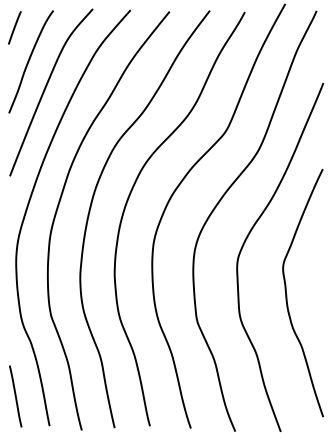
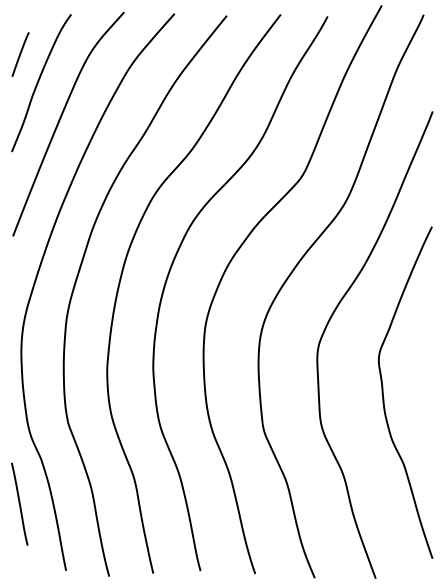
line: (14, 27) -> (20, 54), moved
line: (15, 395) -> (19, 503), moved

